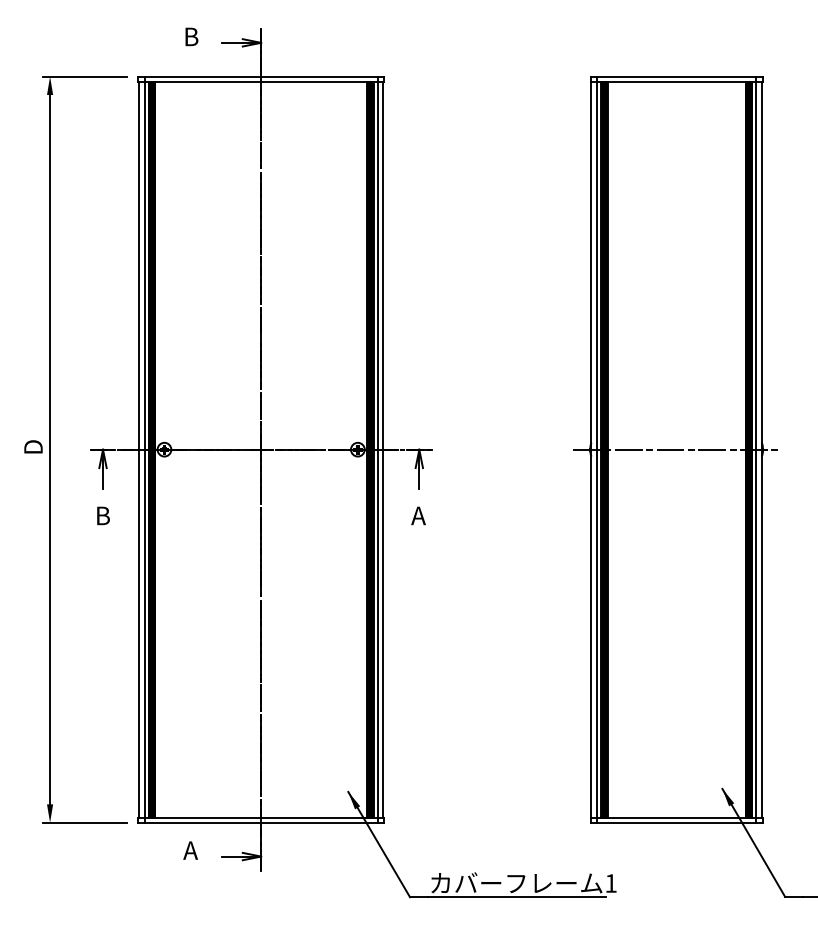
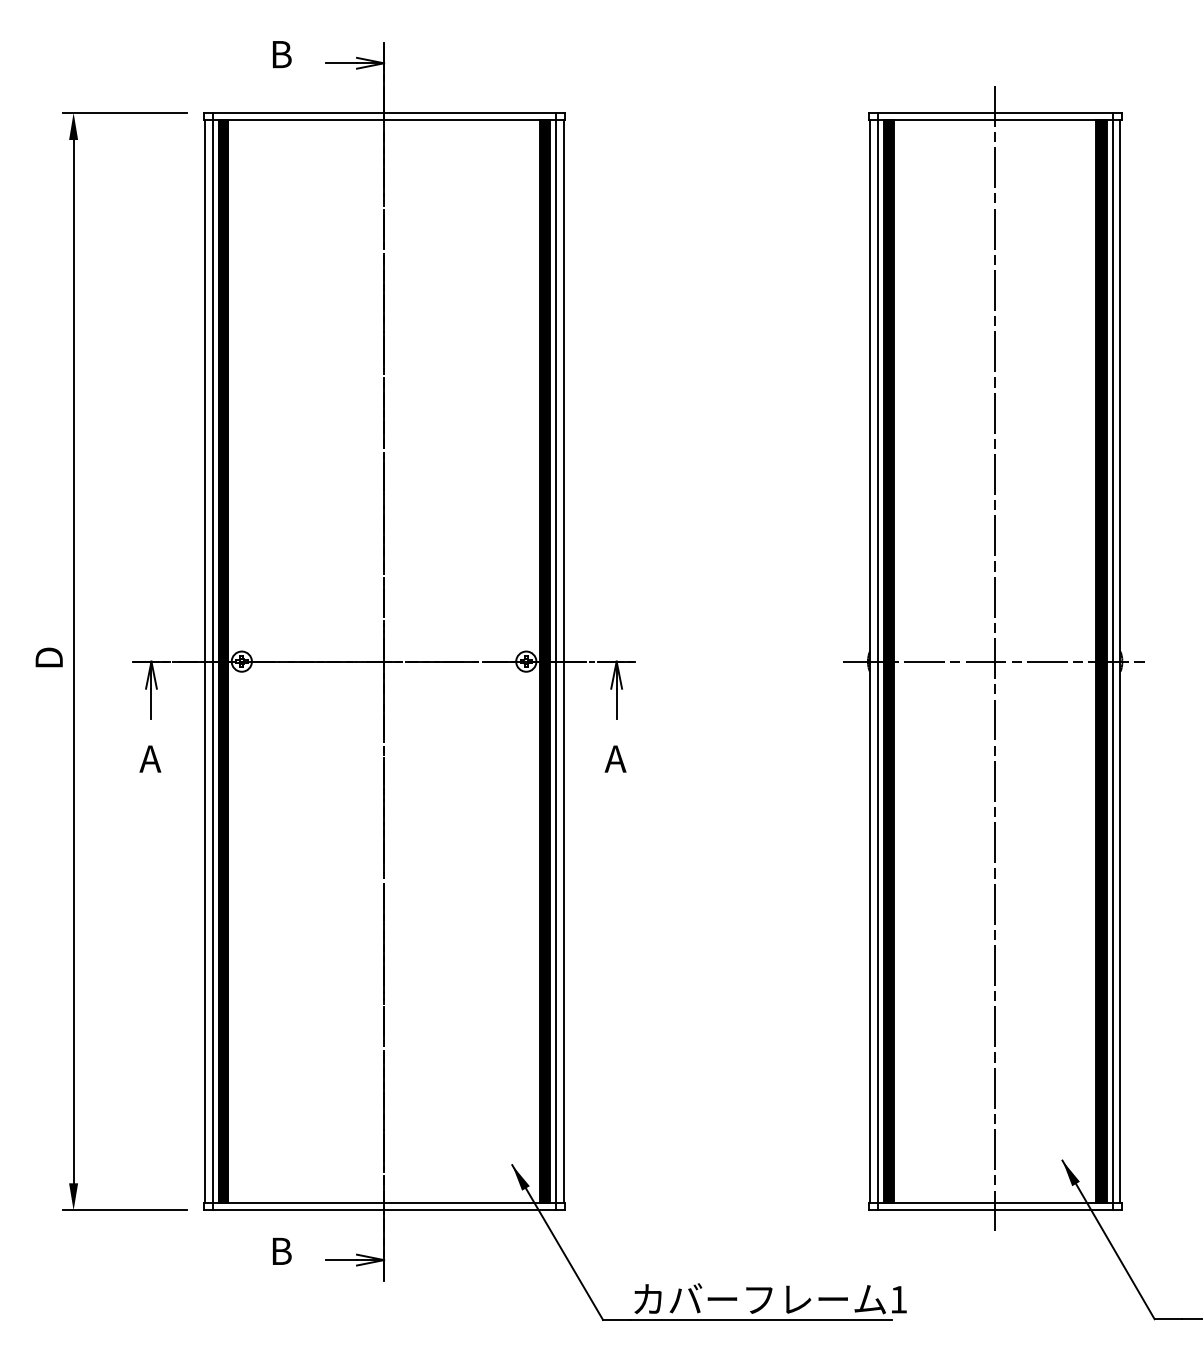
line: (676, 449) -> (994, 661), added
text: (102, 515) -> (150, 758), B -> A
text: (190, 850) -> (280, 1251), A -> B

